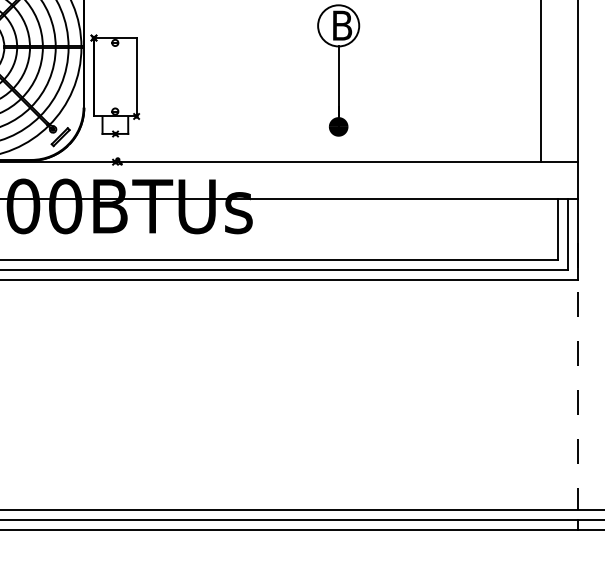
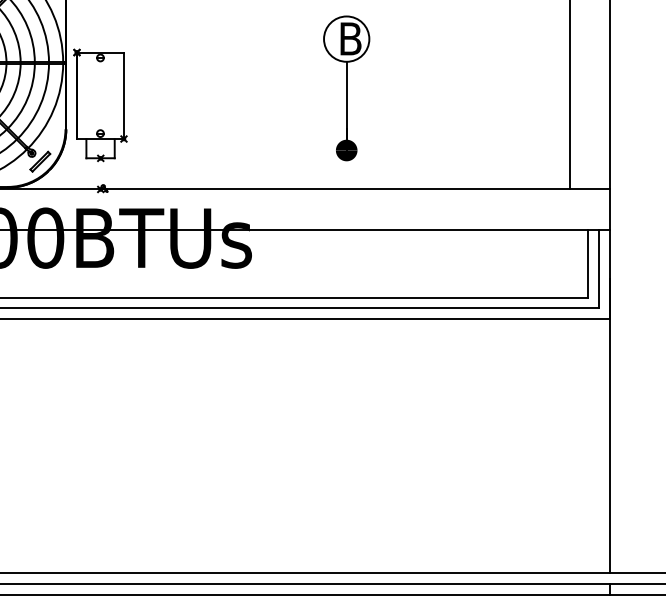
line: (577, 376) -> (609, 425), dashed -> solid

